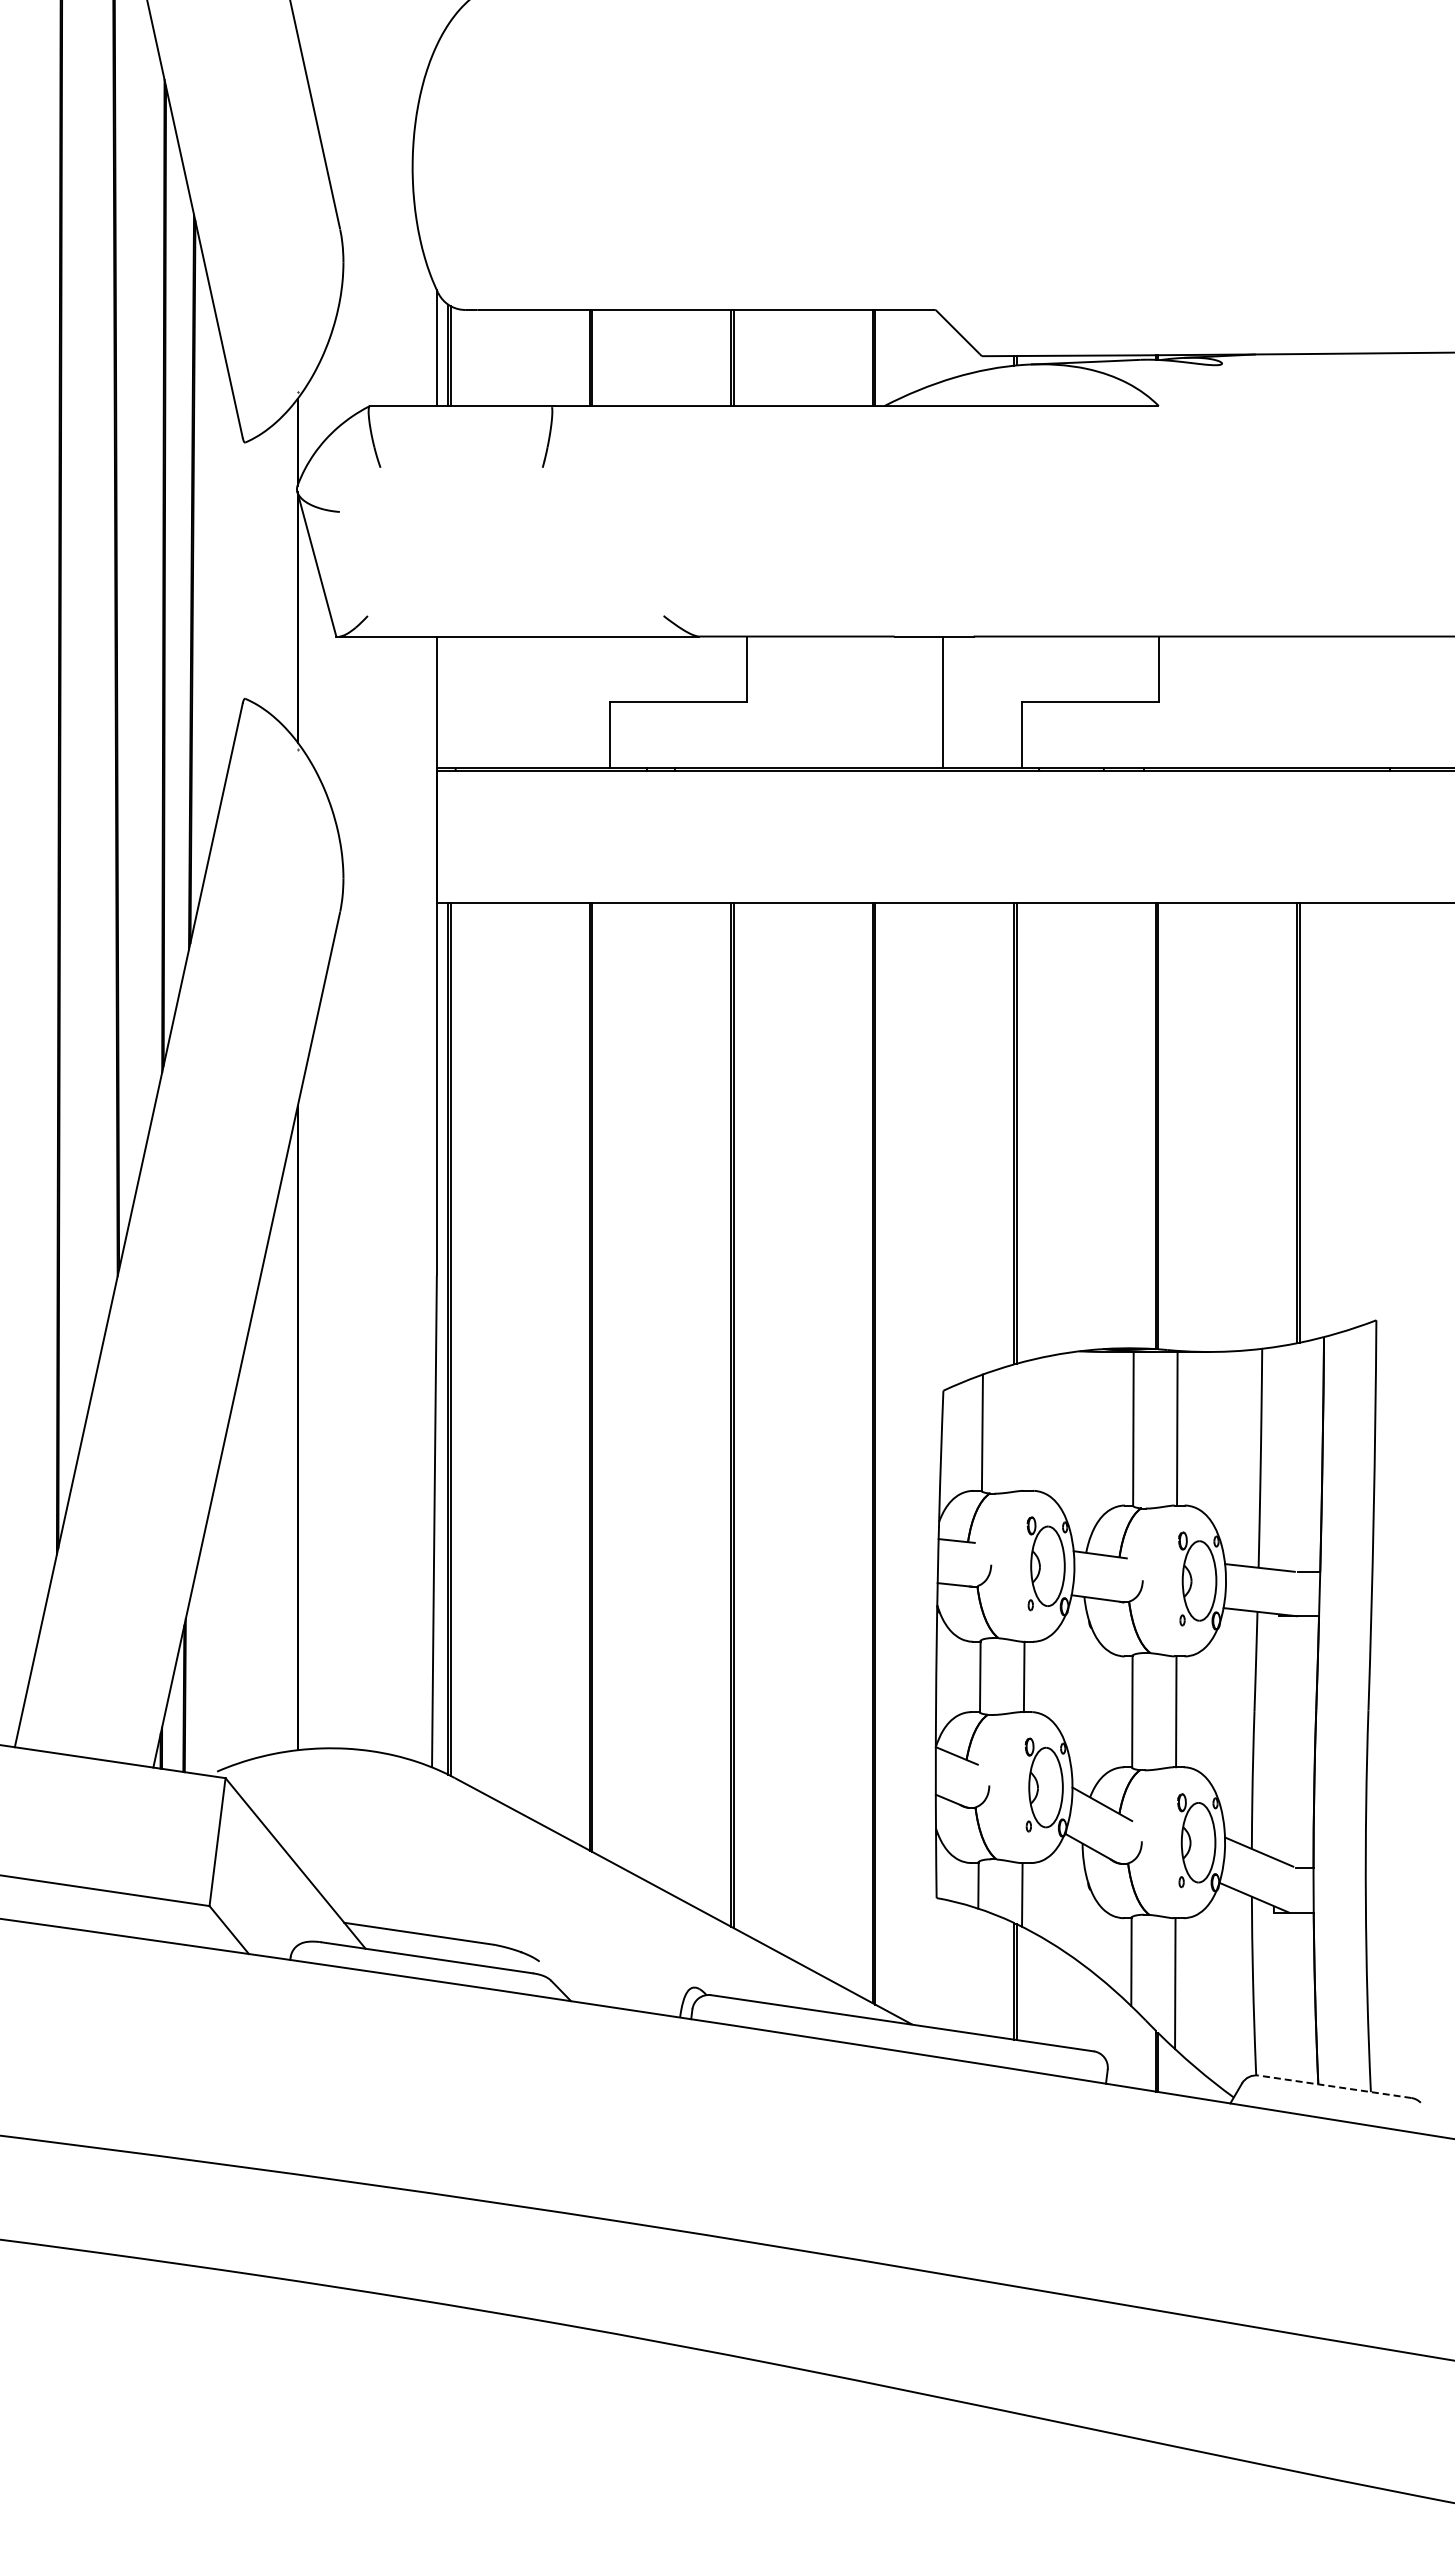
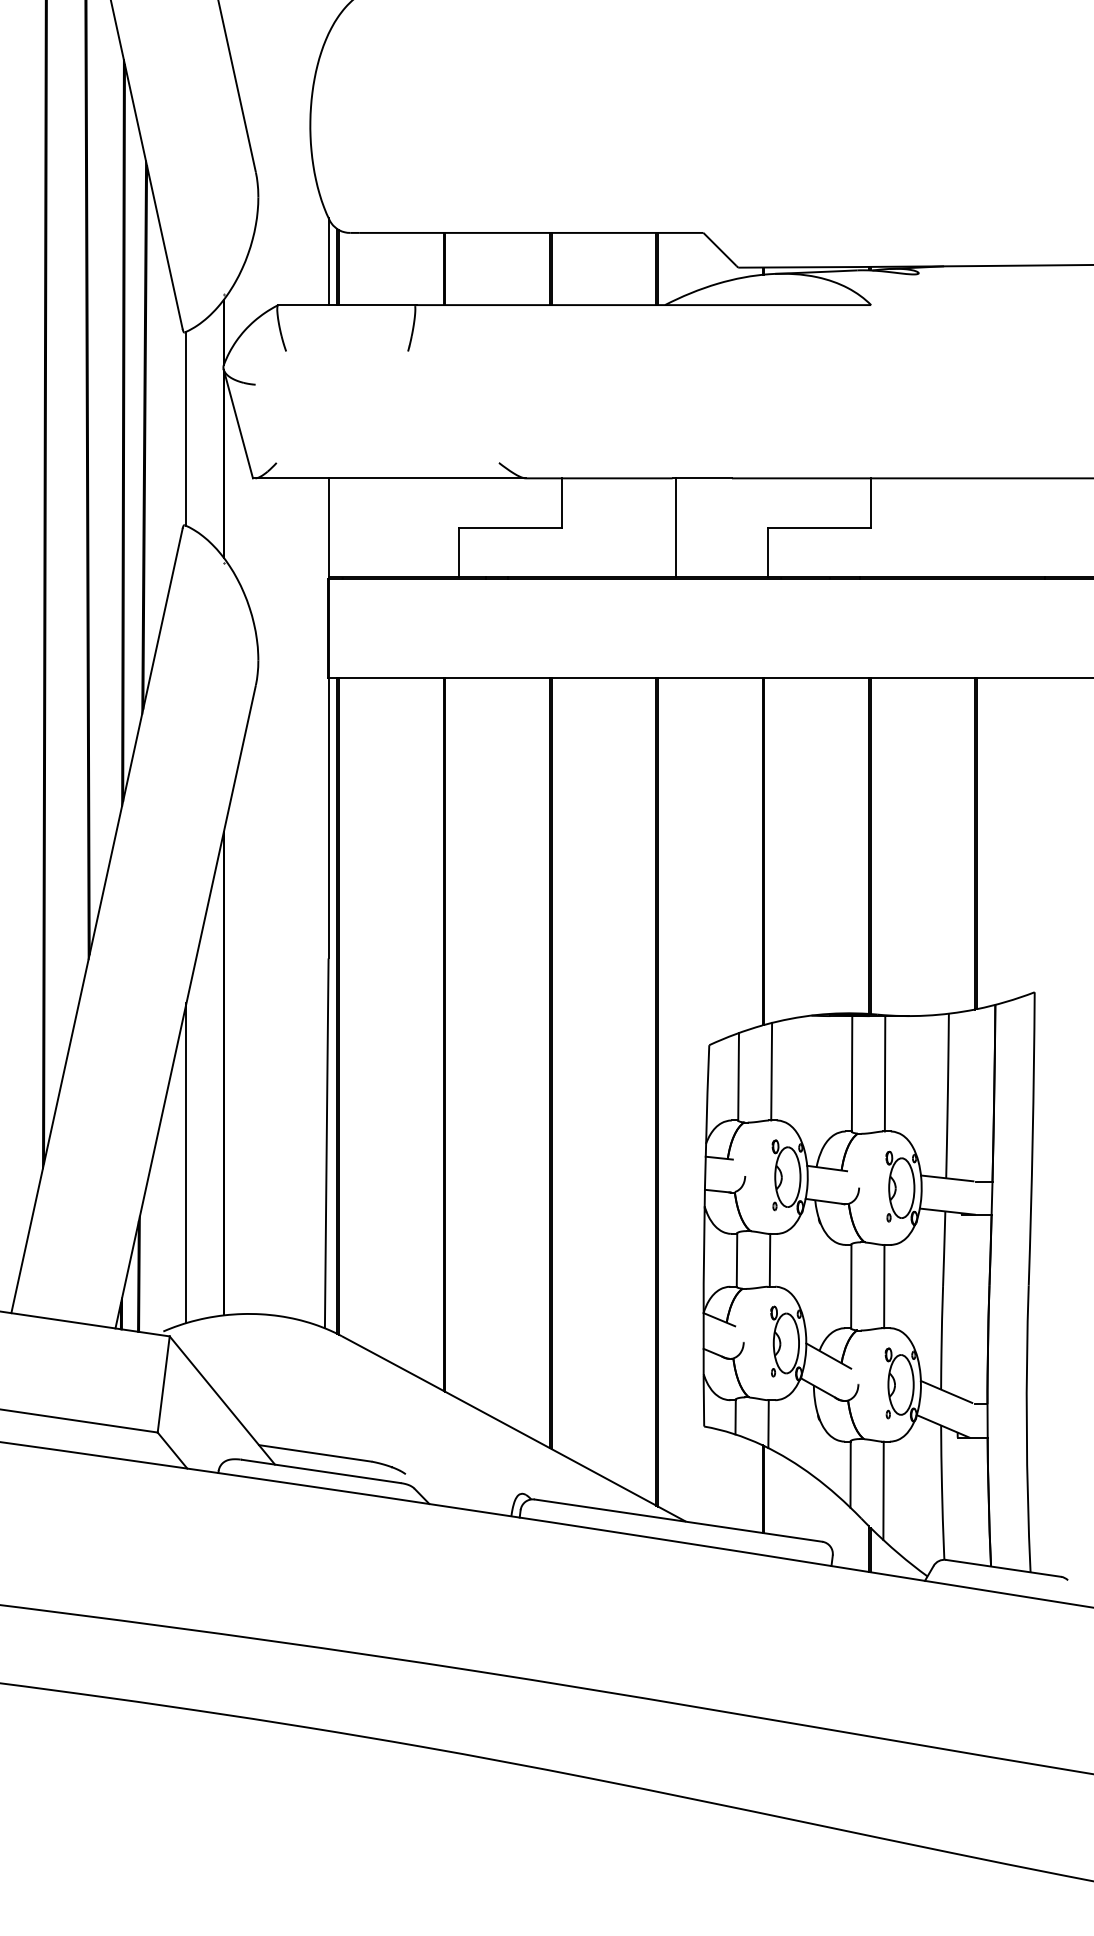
line: (247, 570) -> (186, 428), added
line: (942, 702) -> (675, 527), moved
line: (1025, 1425) -> (770, 1071), added
line: (247, 1547) -> (186, 1163), added
line: (1334, 2086) -> (1003, 1568), dashed -> solid

